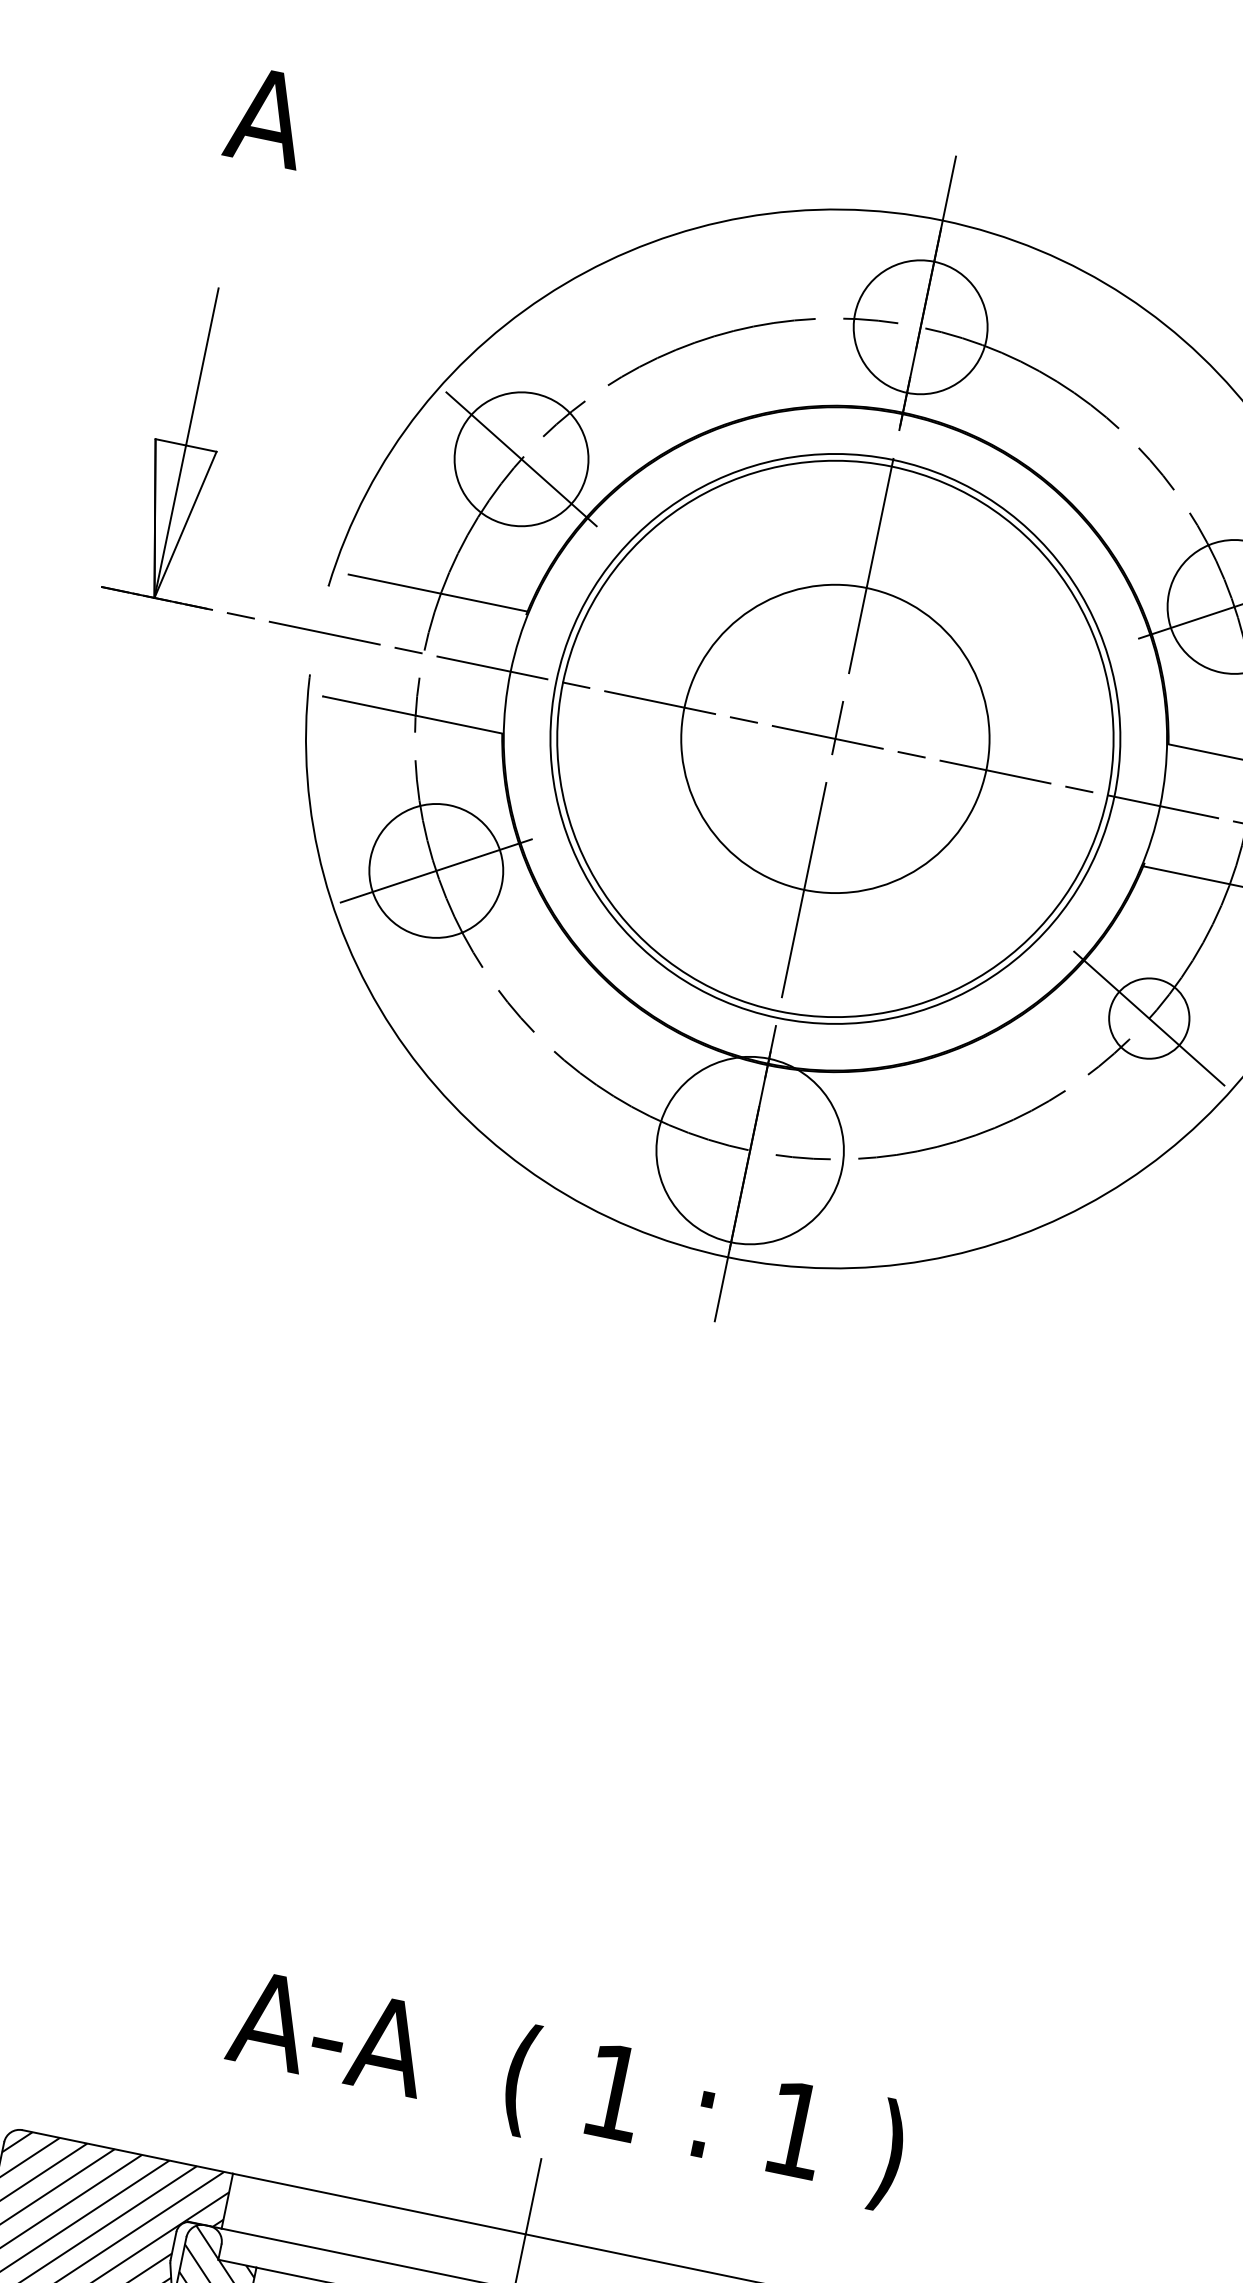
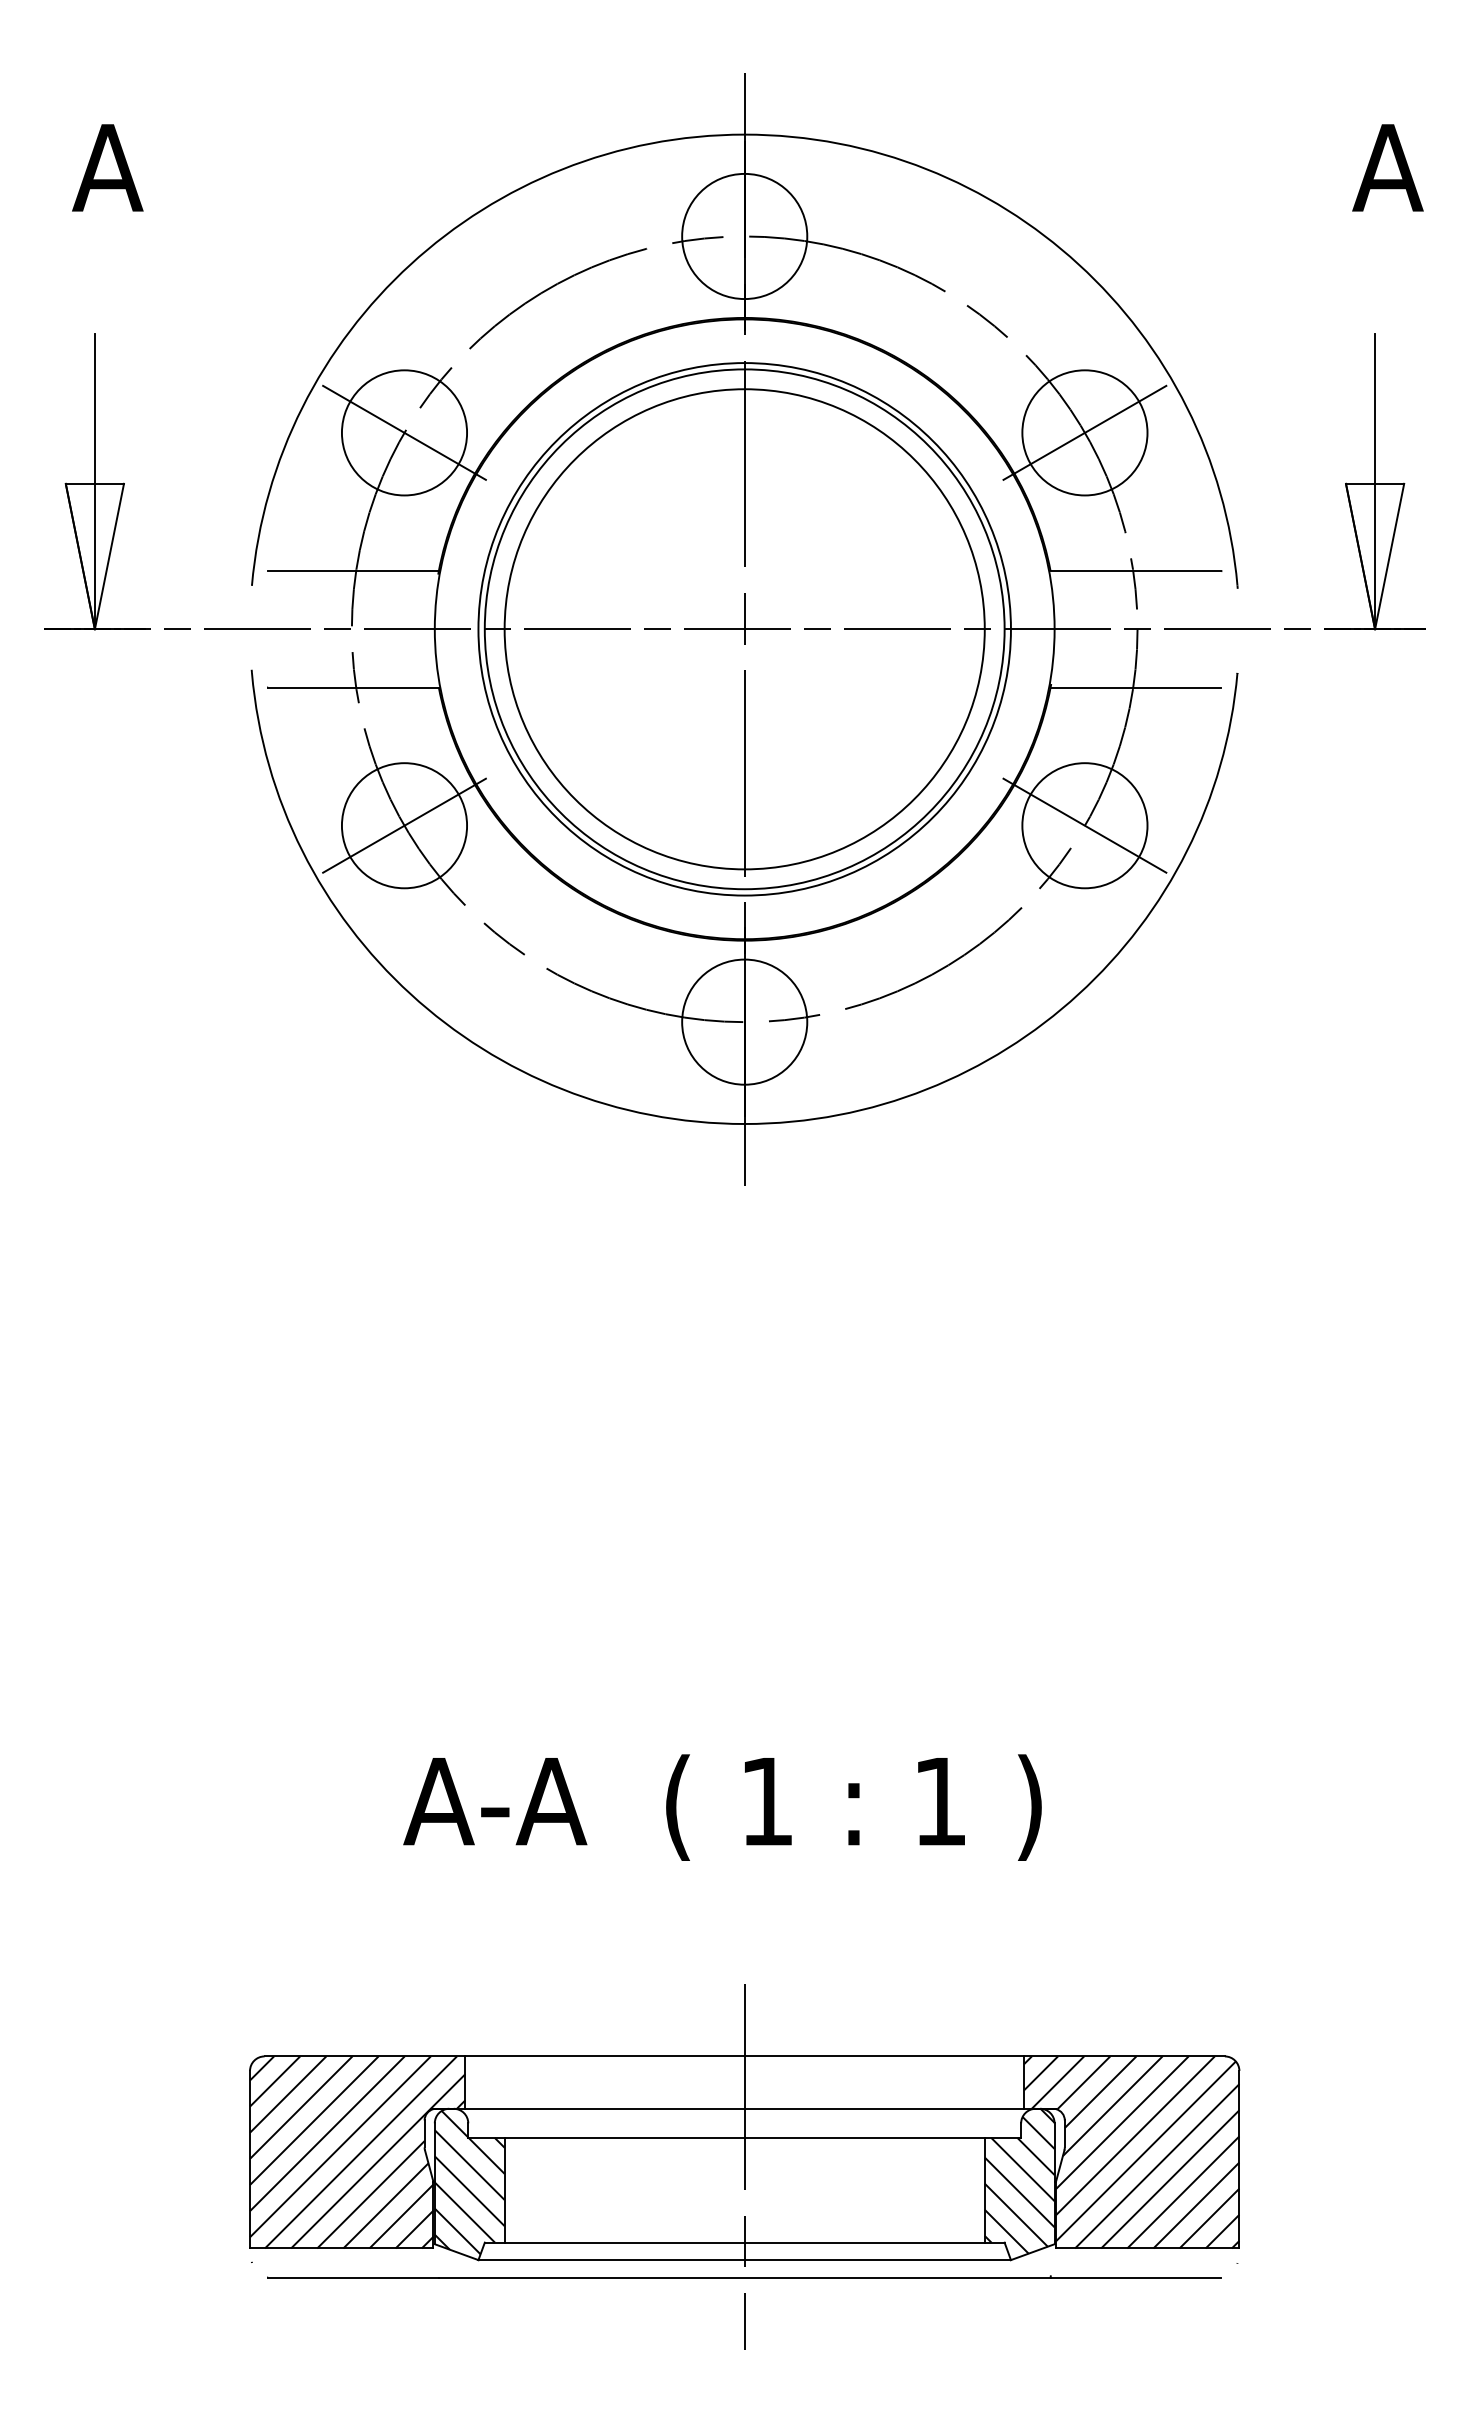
circle: (835, 739) -> (744, 629), size x1.67
circle: (1148, 1018) -> (1084, 825), size x1.67
circle: (750, 1149) -> (744, 1021), size x0.71
text: (566, 2088) -> (722, 1807), moved

